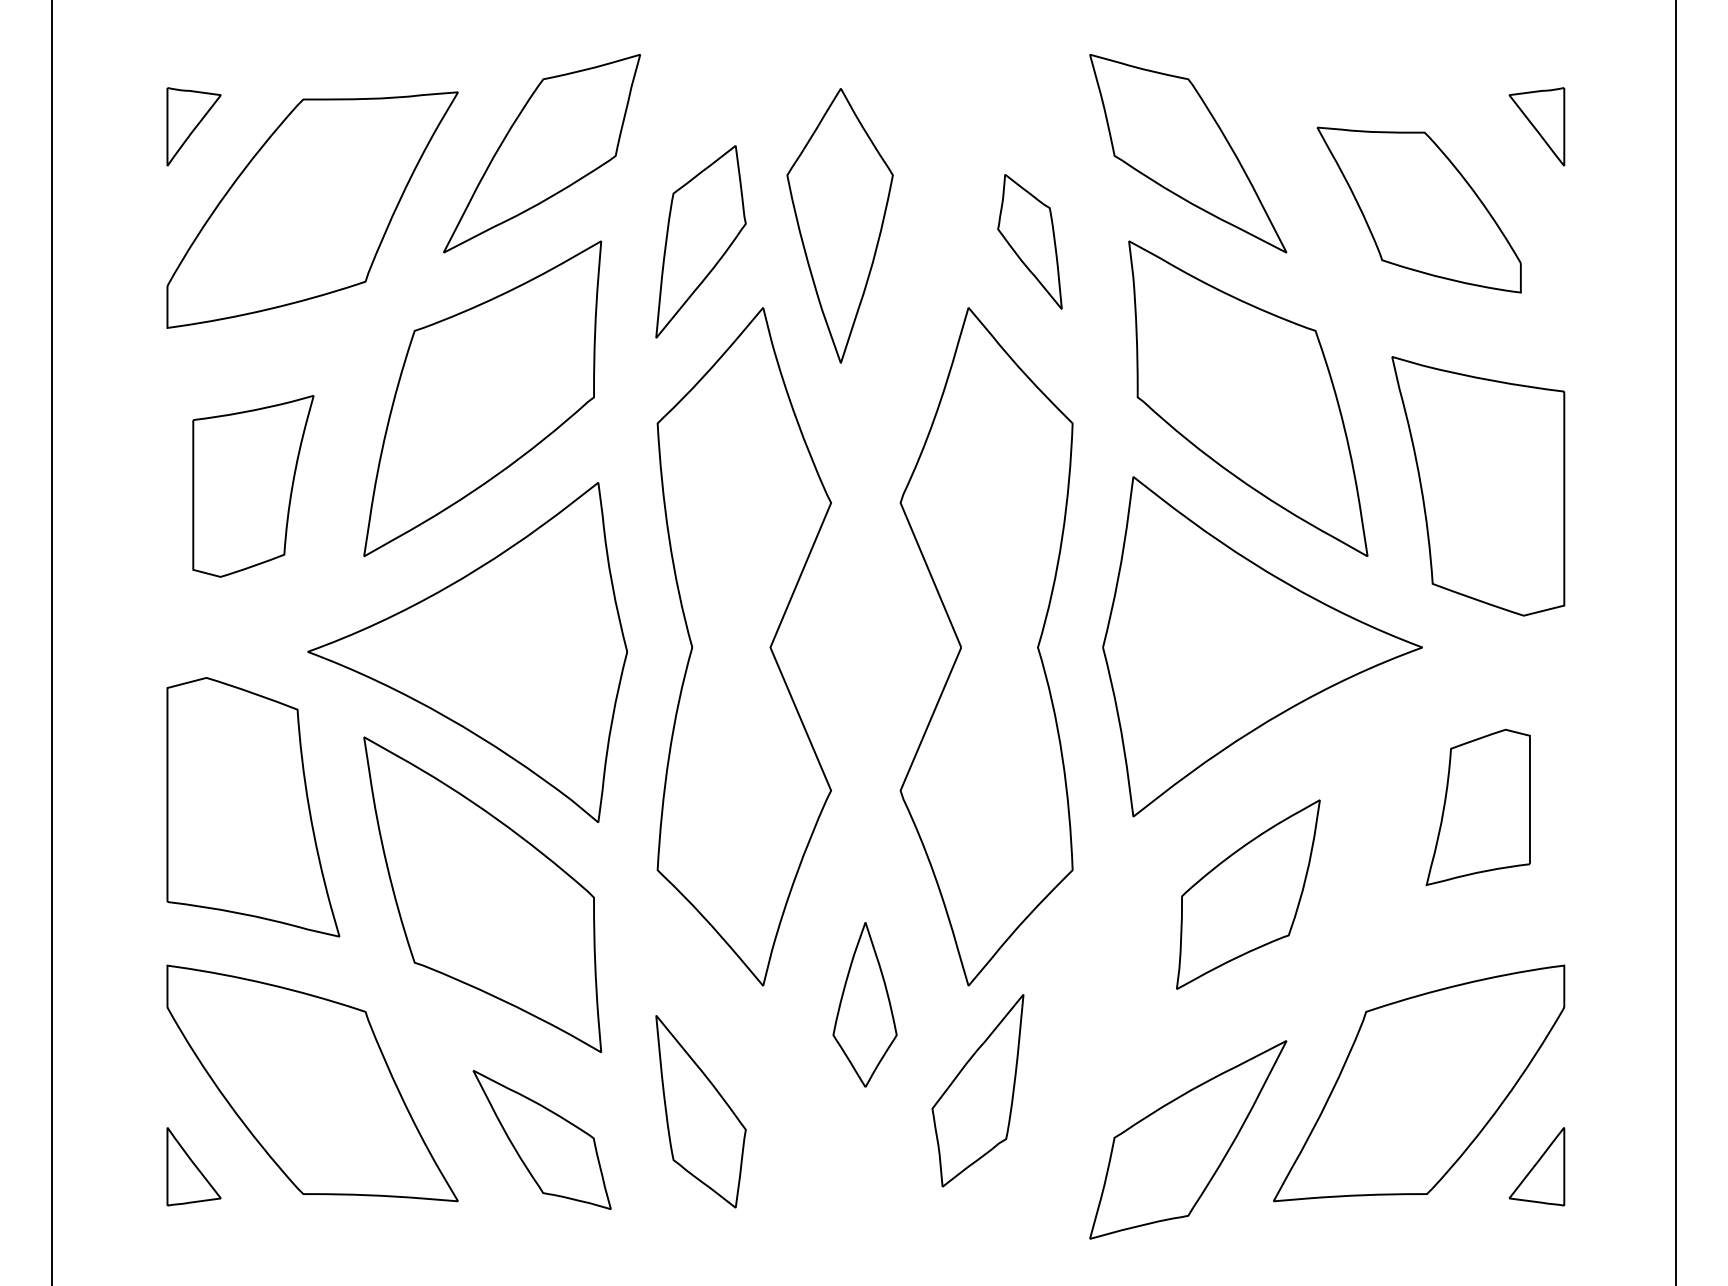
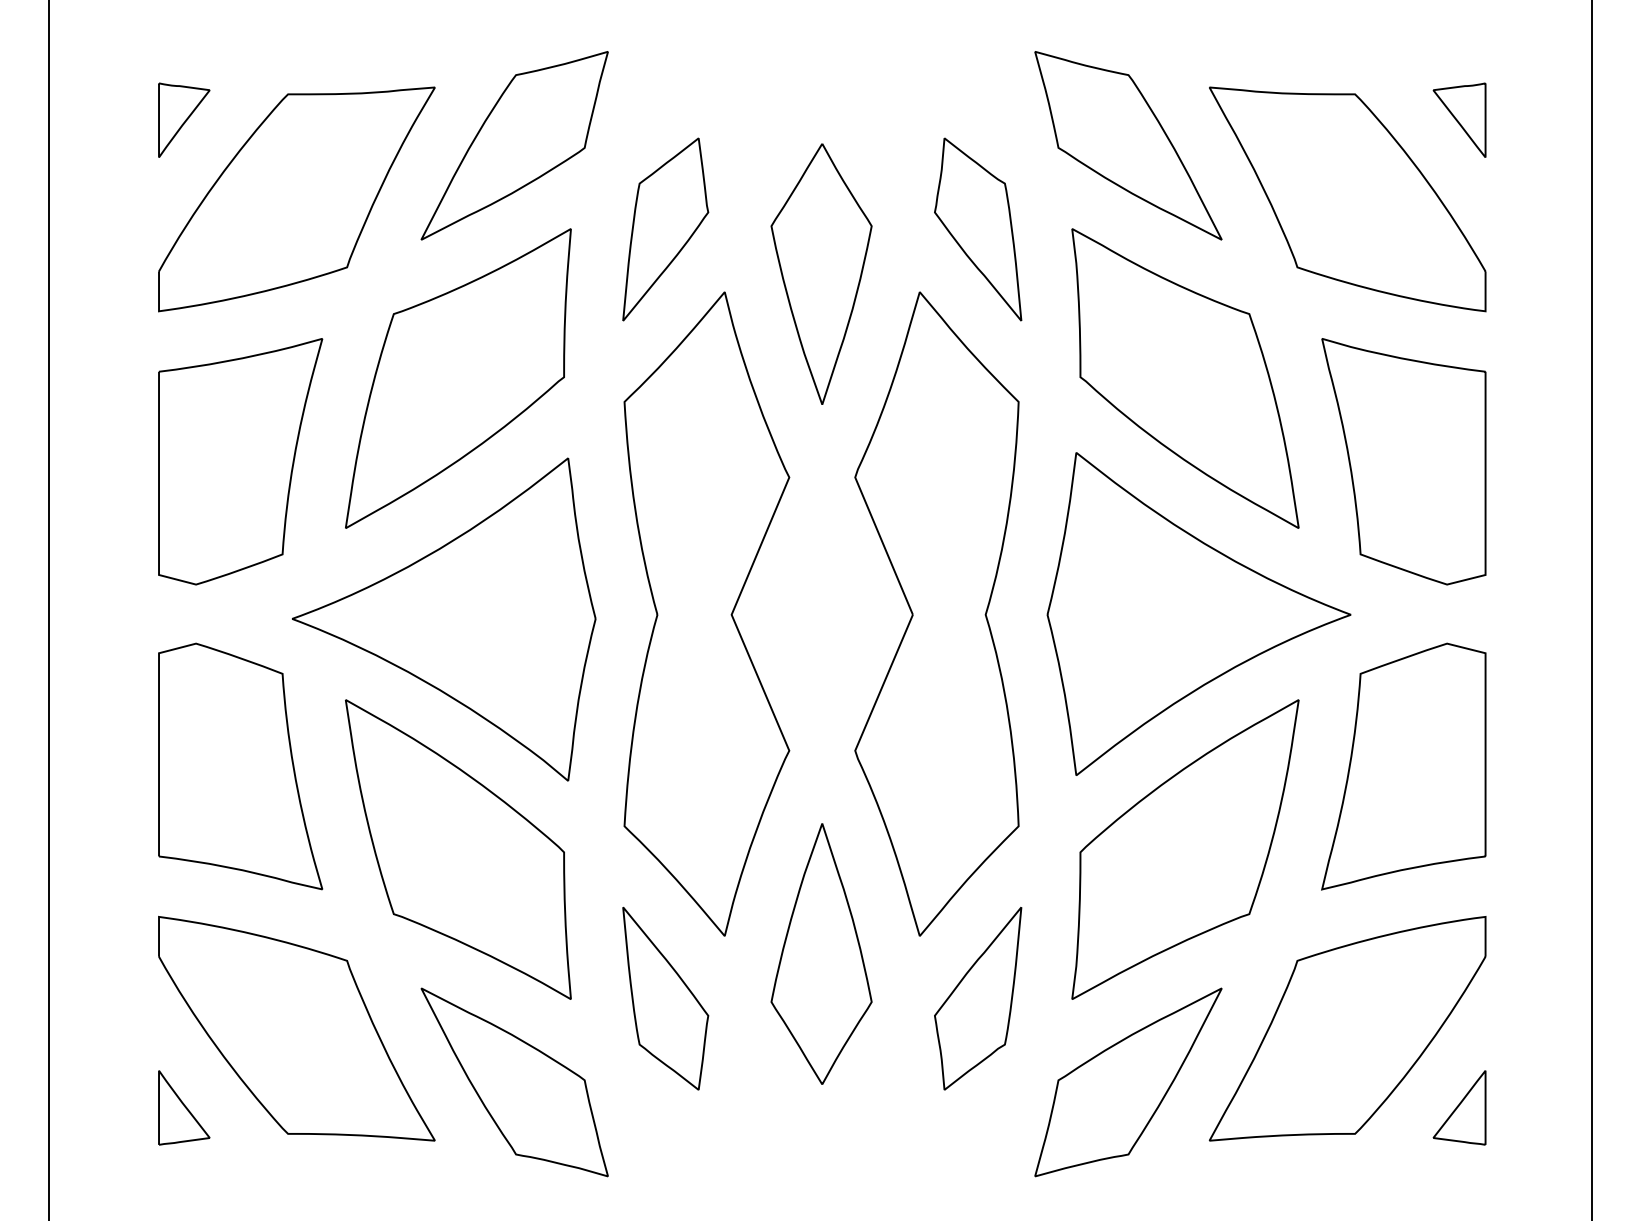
part: (1419, 209) -> (1348, 198), size x1.43
part: (839, 225) -> (820, 273), moved
part: (1029, 241) -> (977, 229), size x1.43
part: (253, 486) -> (240, 461), size x1.43
part: (1478, 807) -> (1404, 766), size x1.67
part: (1248, 894) -> (1185, 849), size x1.67
part: (864, 1004) -> (820, 953), size x1.67
part: (977, 1090) -> (977, 998), moved
part: (700, 1111) -> (665, 998), moved
part: (542, 1139) -> (515, 1082), size x1.43

